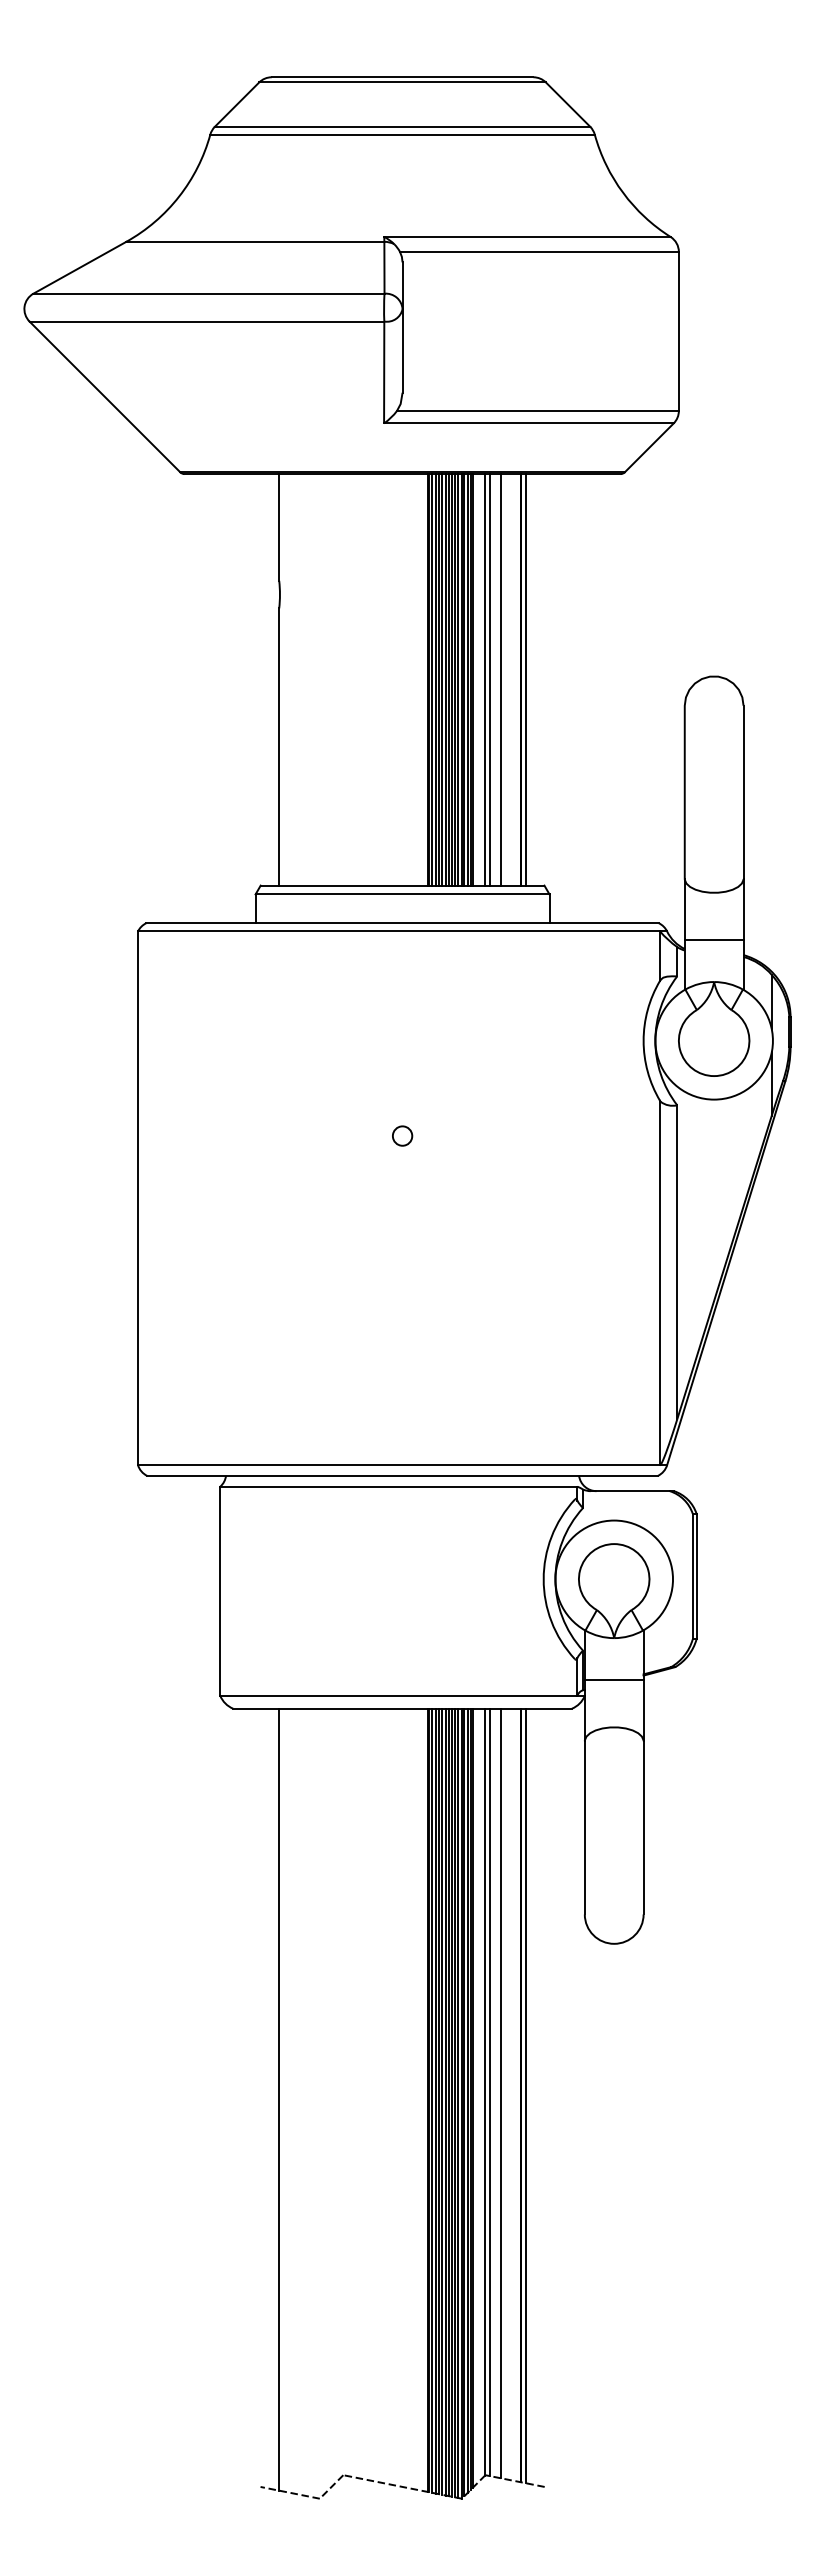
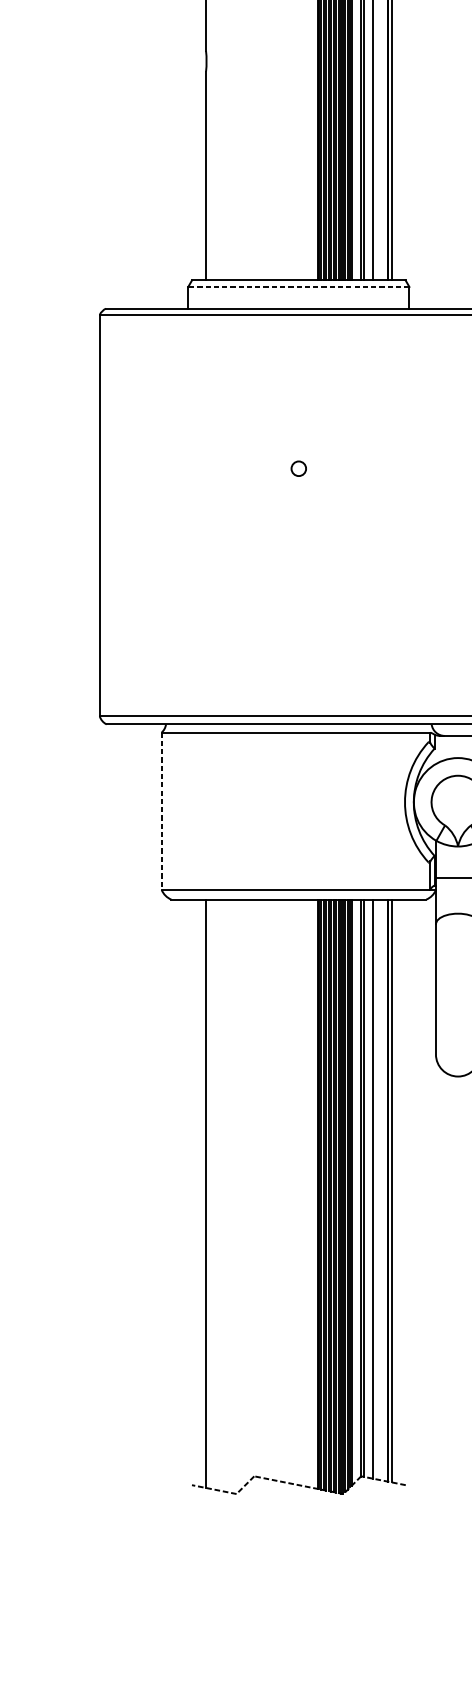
line: (402, 894) -> (298, 287), solid -> dashed
line: (220, 1591) -> (161, 811), solid -> dashed

